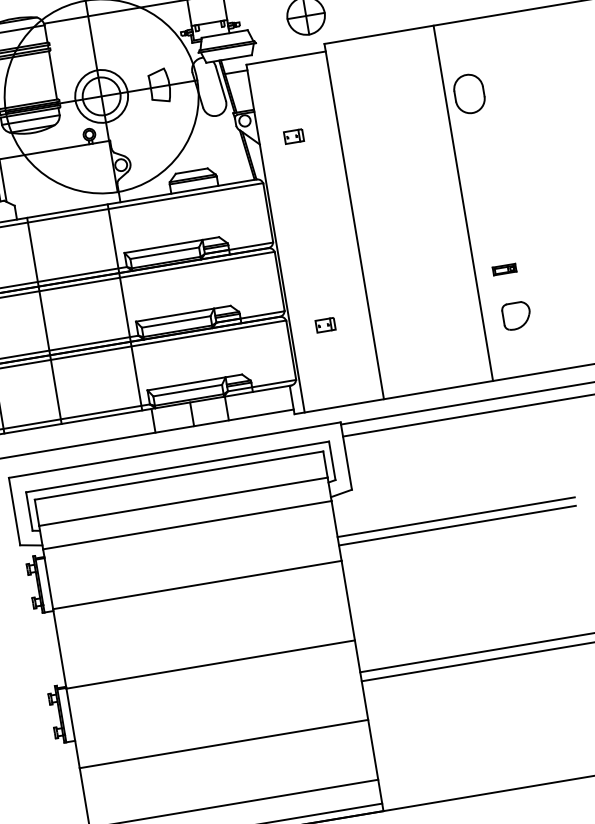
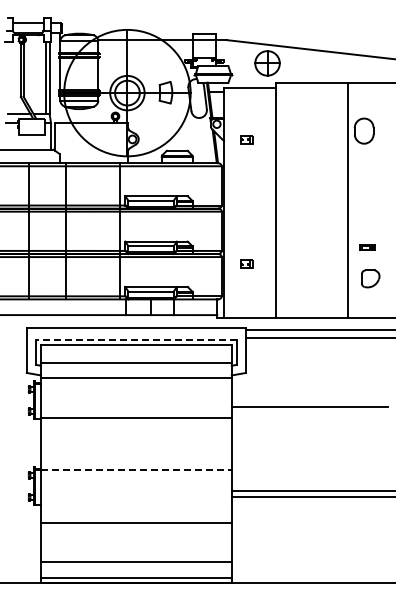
line: (176, 467) -> (135, 339), solid -> dashed
line: (455, 516) -> (309, 401), removed
line: (210, 665) -> (136, 470), solid -> dashed

